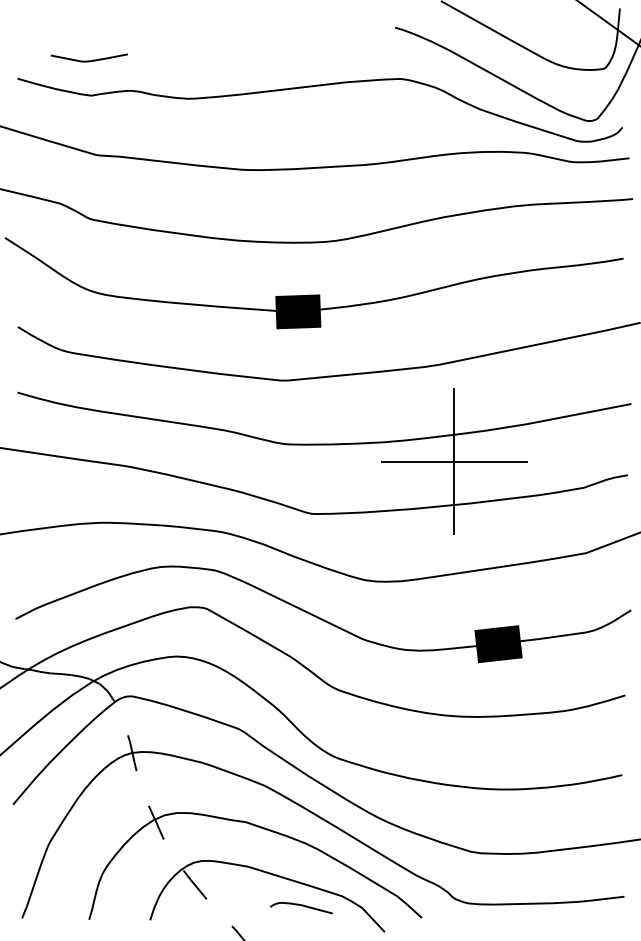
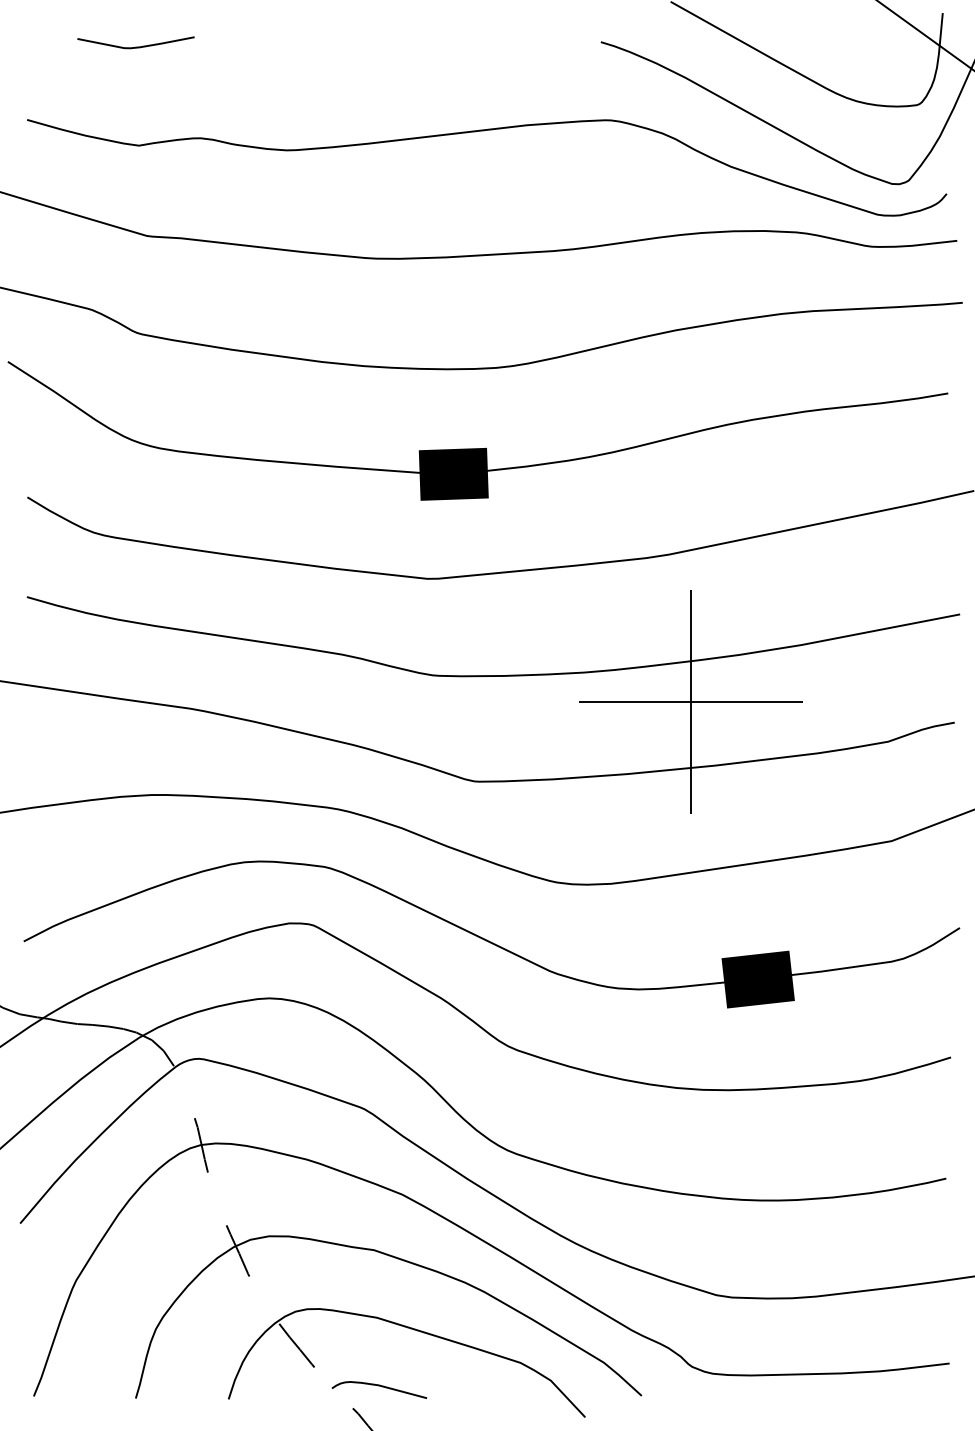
curve: (88, 60) -> (134, 46), moved
curve: (301, 906) -> (379, 1387), moved

